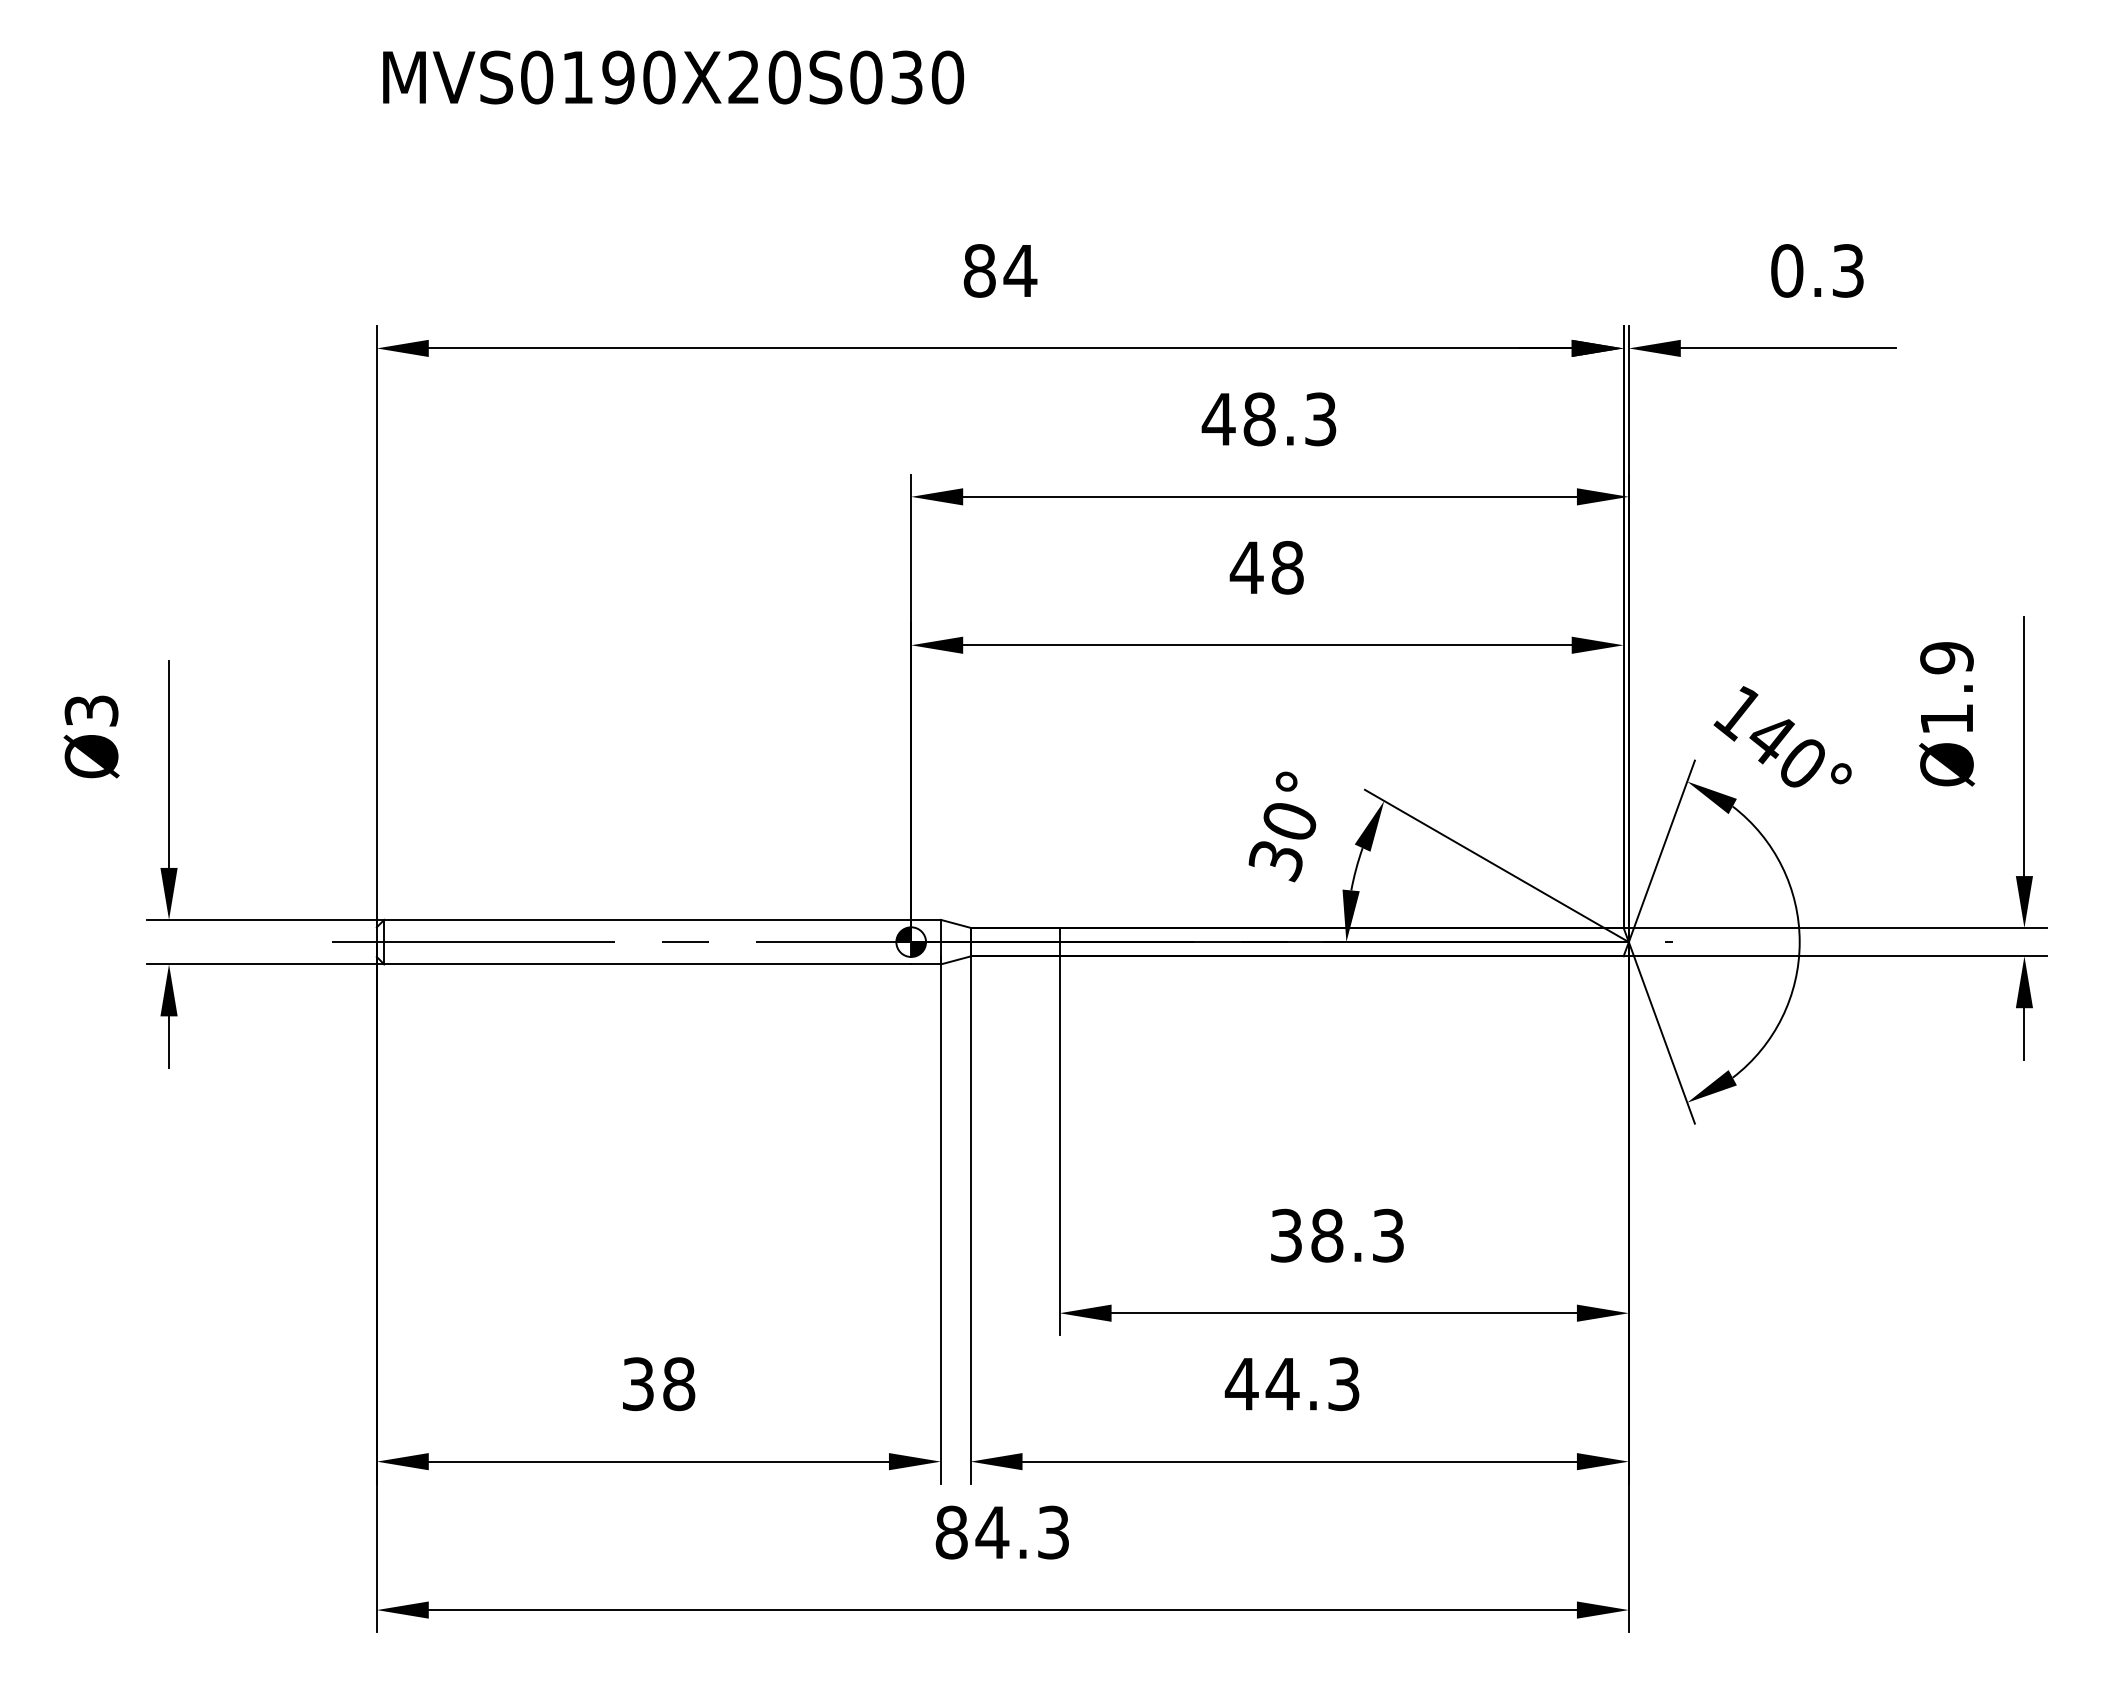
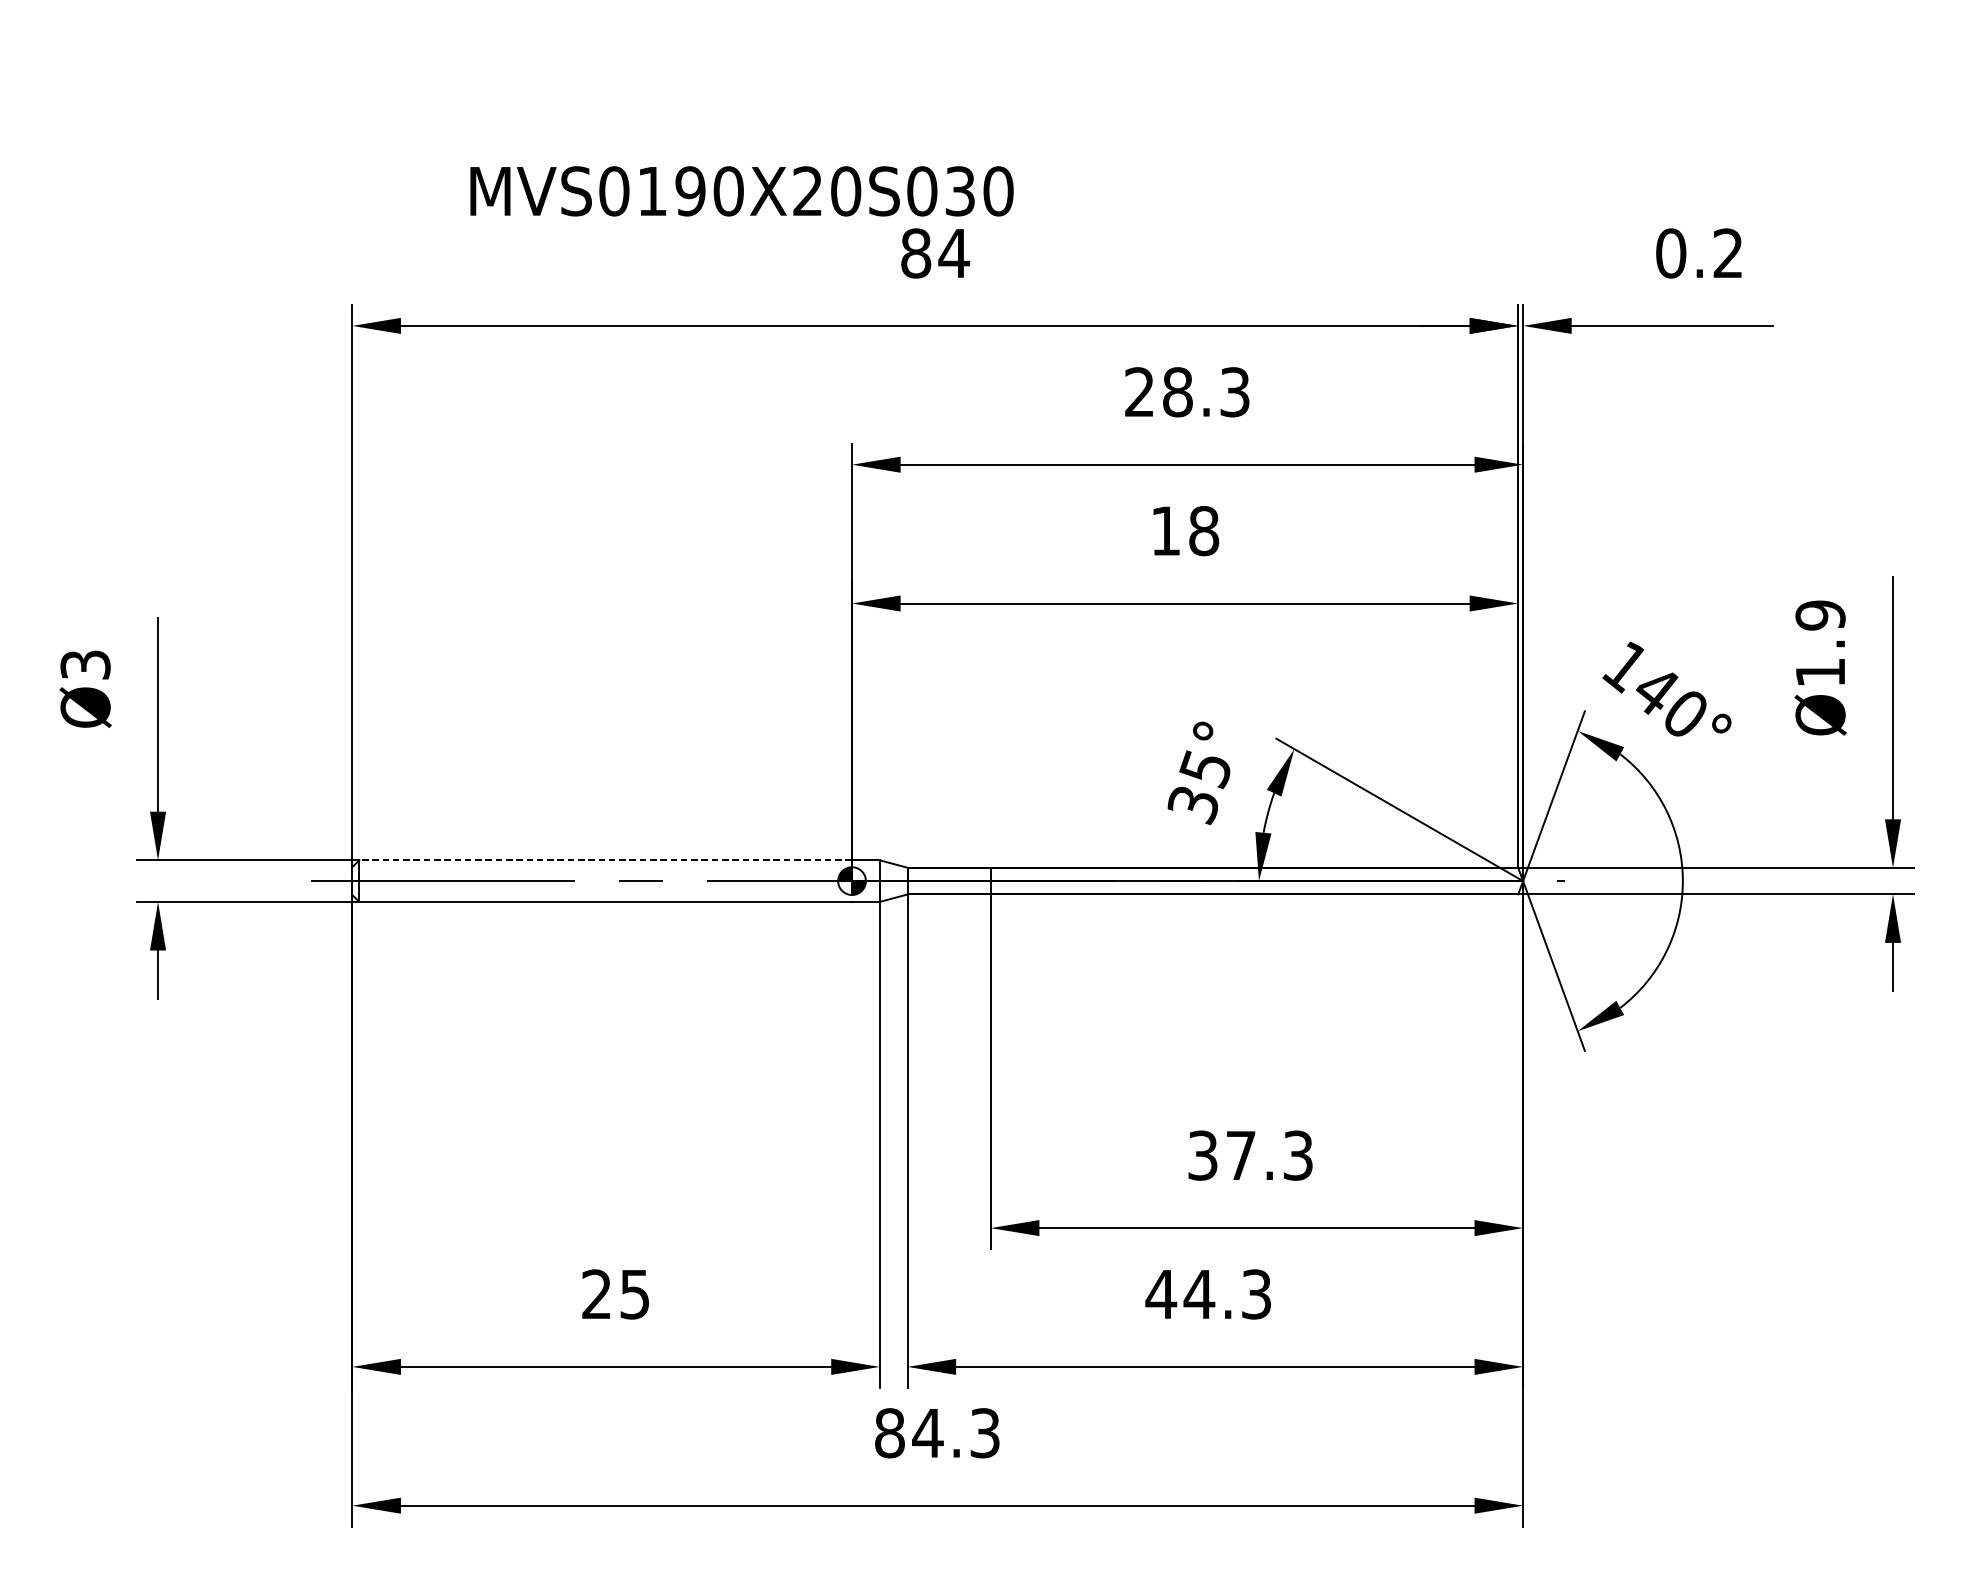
text: (673, 77) -> (741, 191), moved
text: (1847, 270) -> (1727, 253), 0.3 -> 0.2
text: (1218, 418) -> (1139, 391), 48.3 -> 28.3
text: (1246, 567) -> (1165, 530), 48 -> 18
text: (1288, 822) -> (1204, 769), 30° -> 35°
line: (647, 919) -> (605, 859), solid -> dashed
text: (1327, 1235) -> (1241, 1155), 38.3 -> 37.3
text: (658, 1384) -> (615, 1294), 38 -> 25

